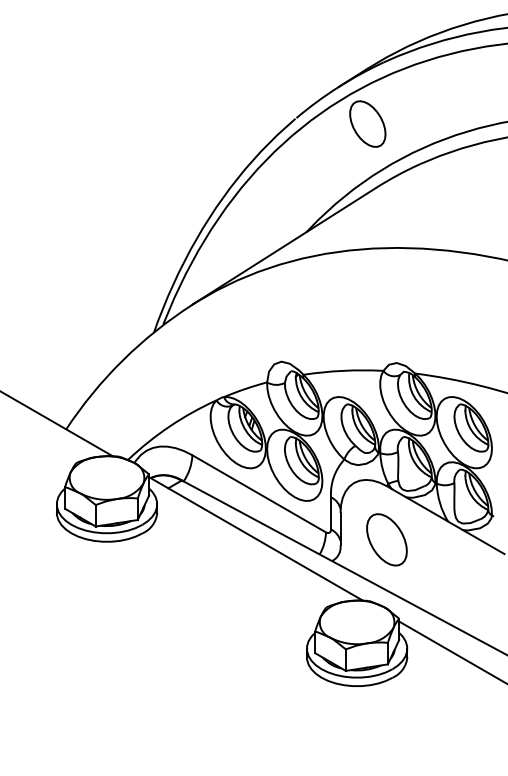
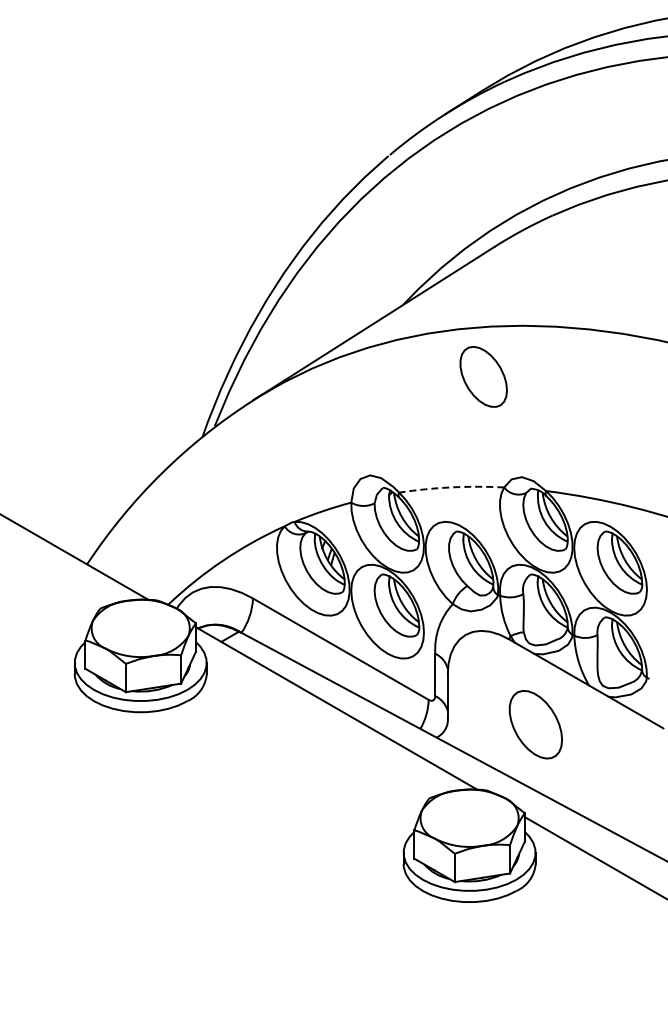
part: (367, 123) -> (483, 376), moved
arc: (343, 370) -> (451, 487), solid -> dashed
part: (386, 539) -> (535, 724), moved

